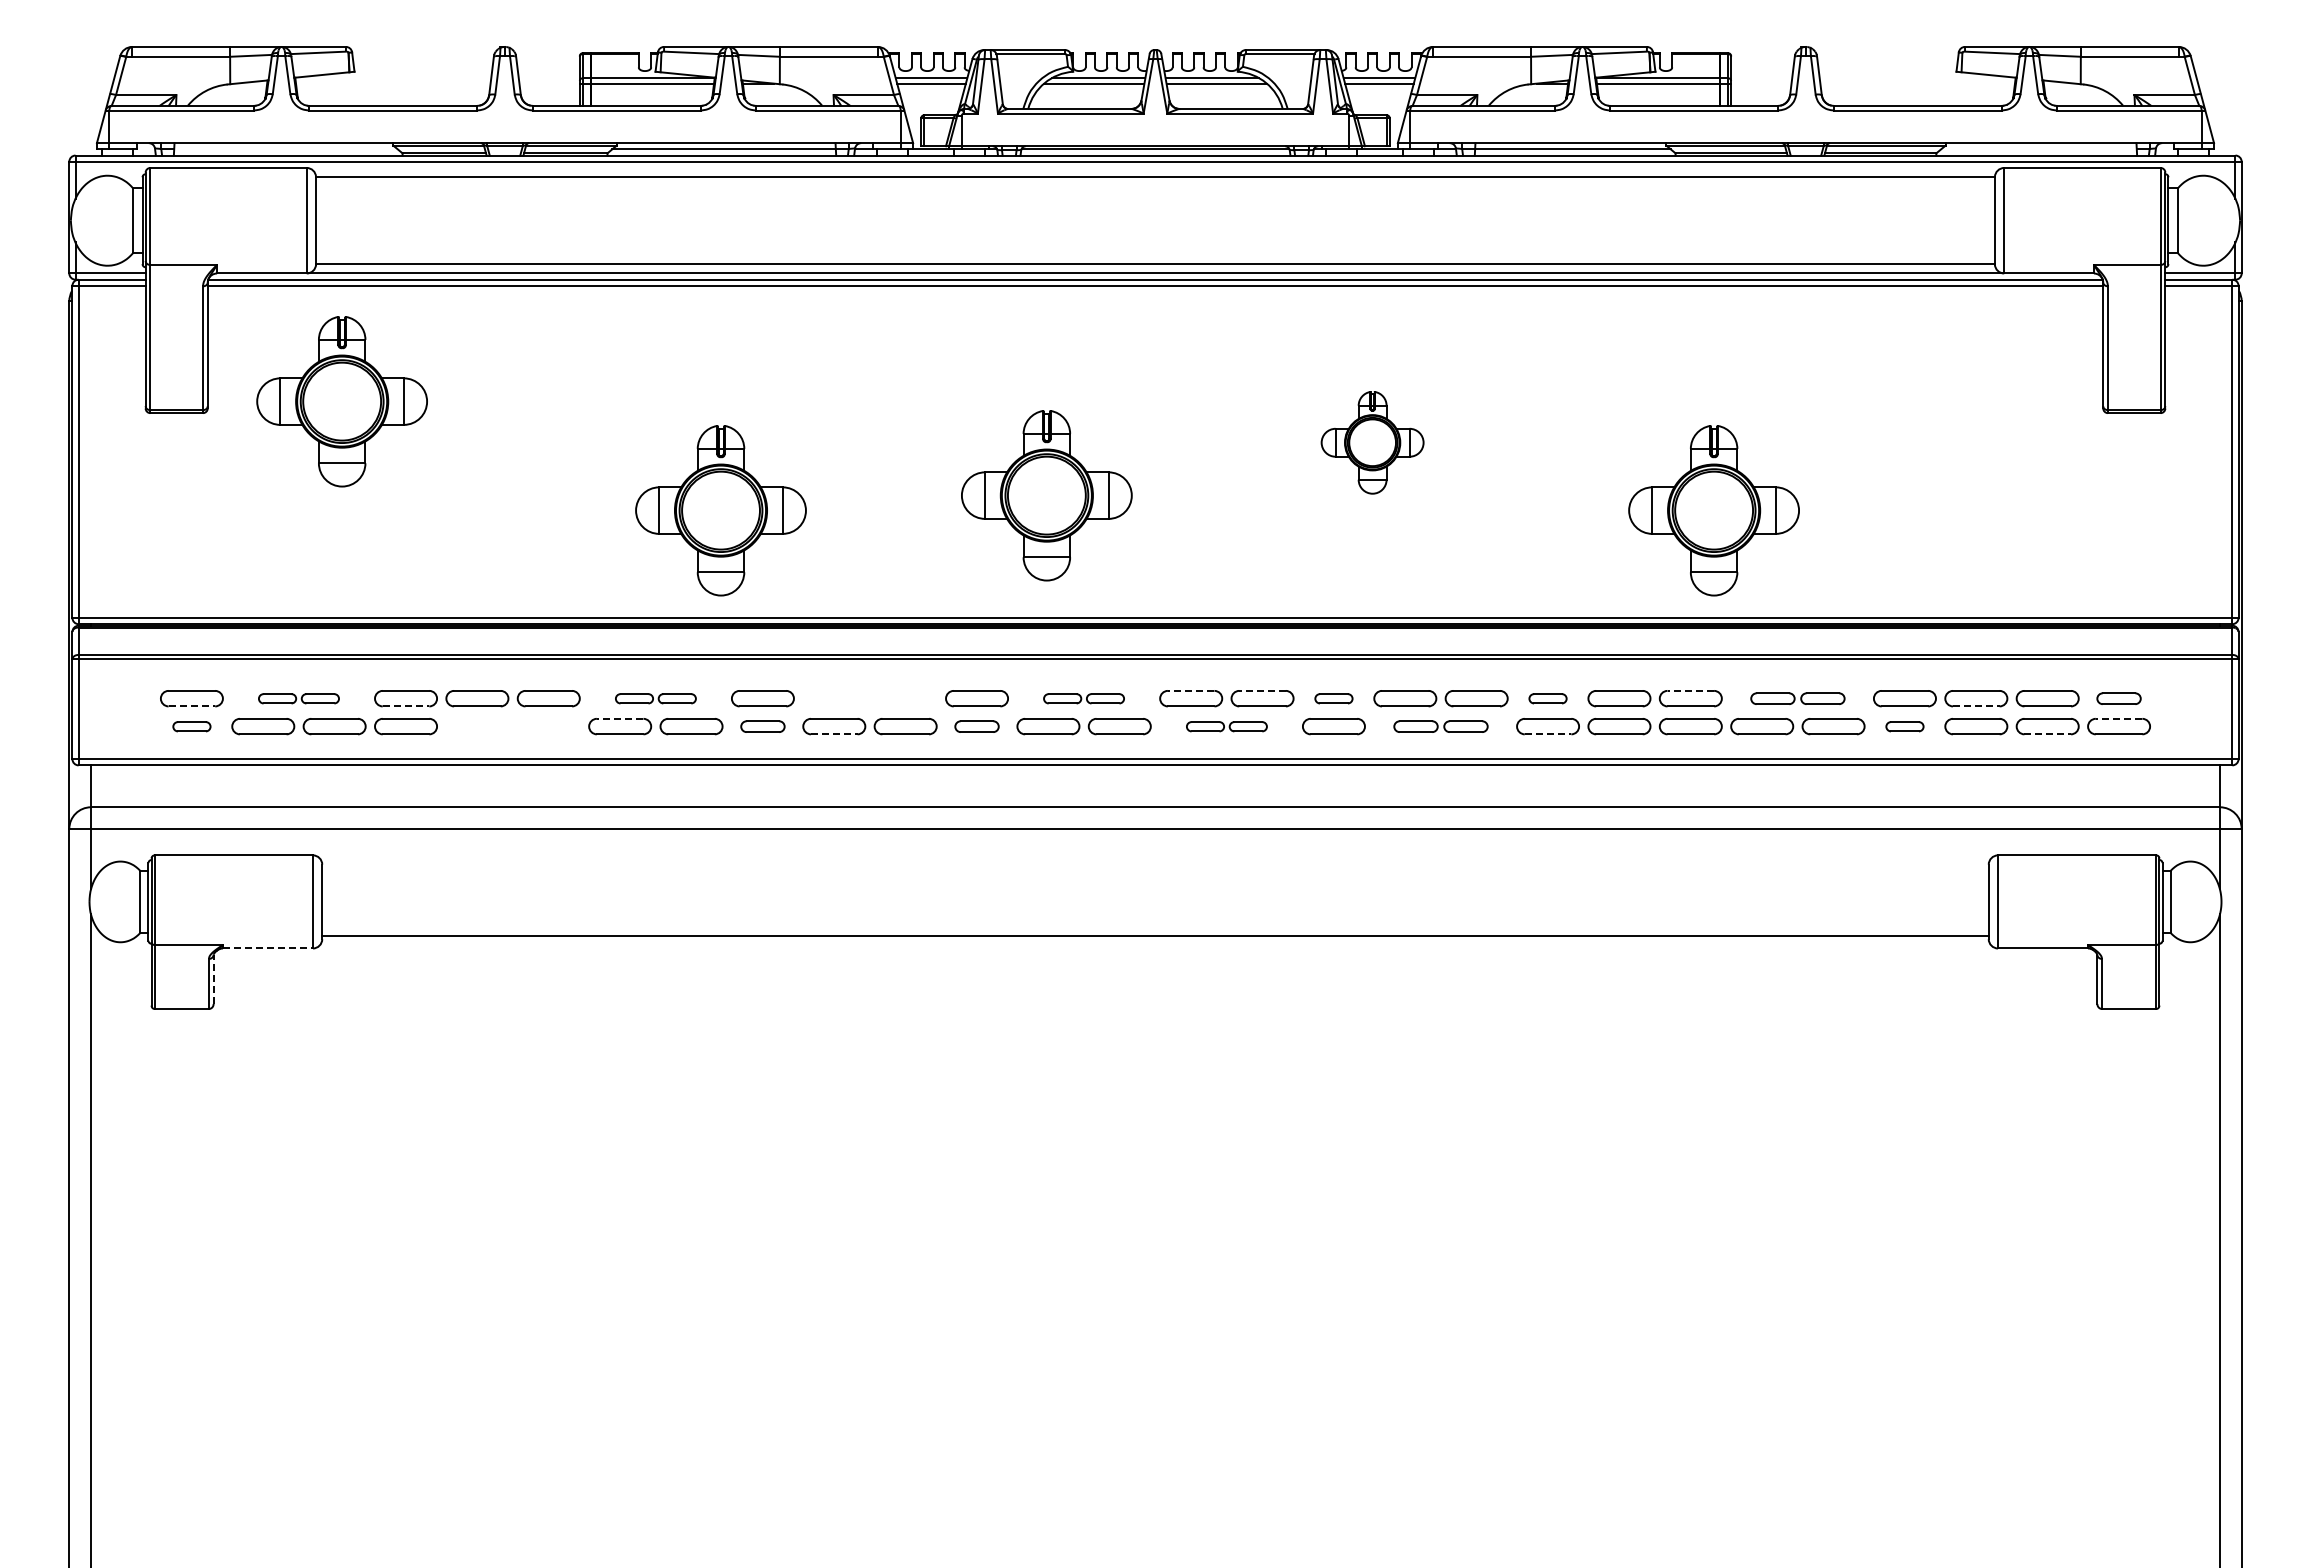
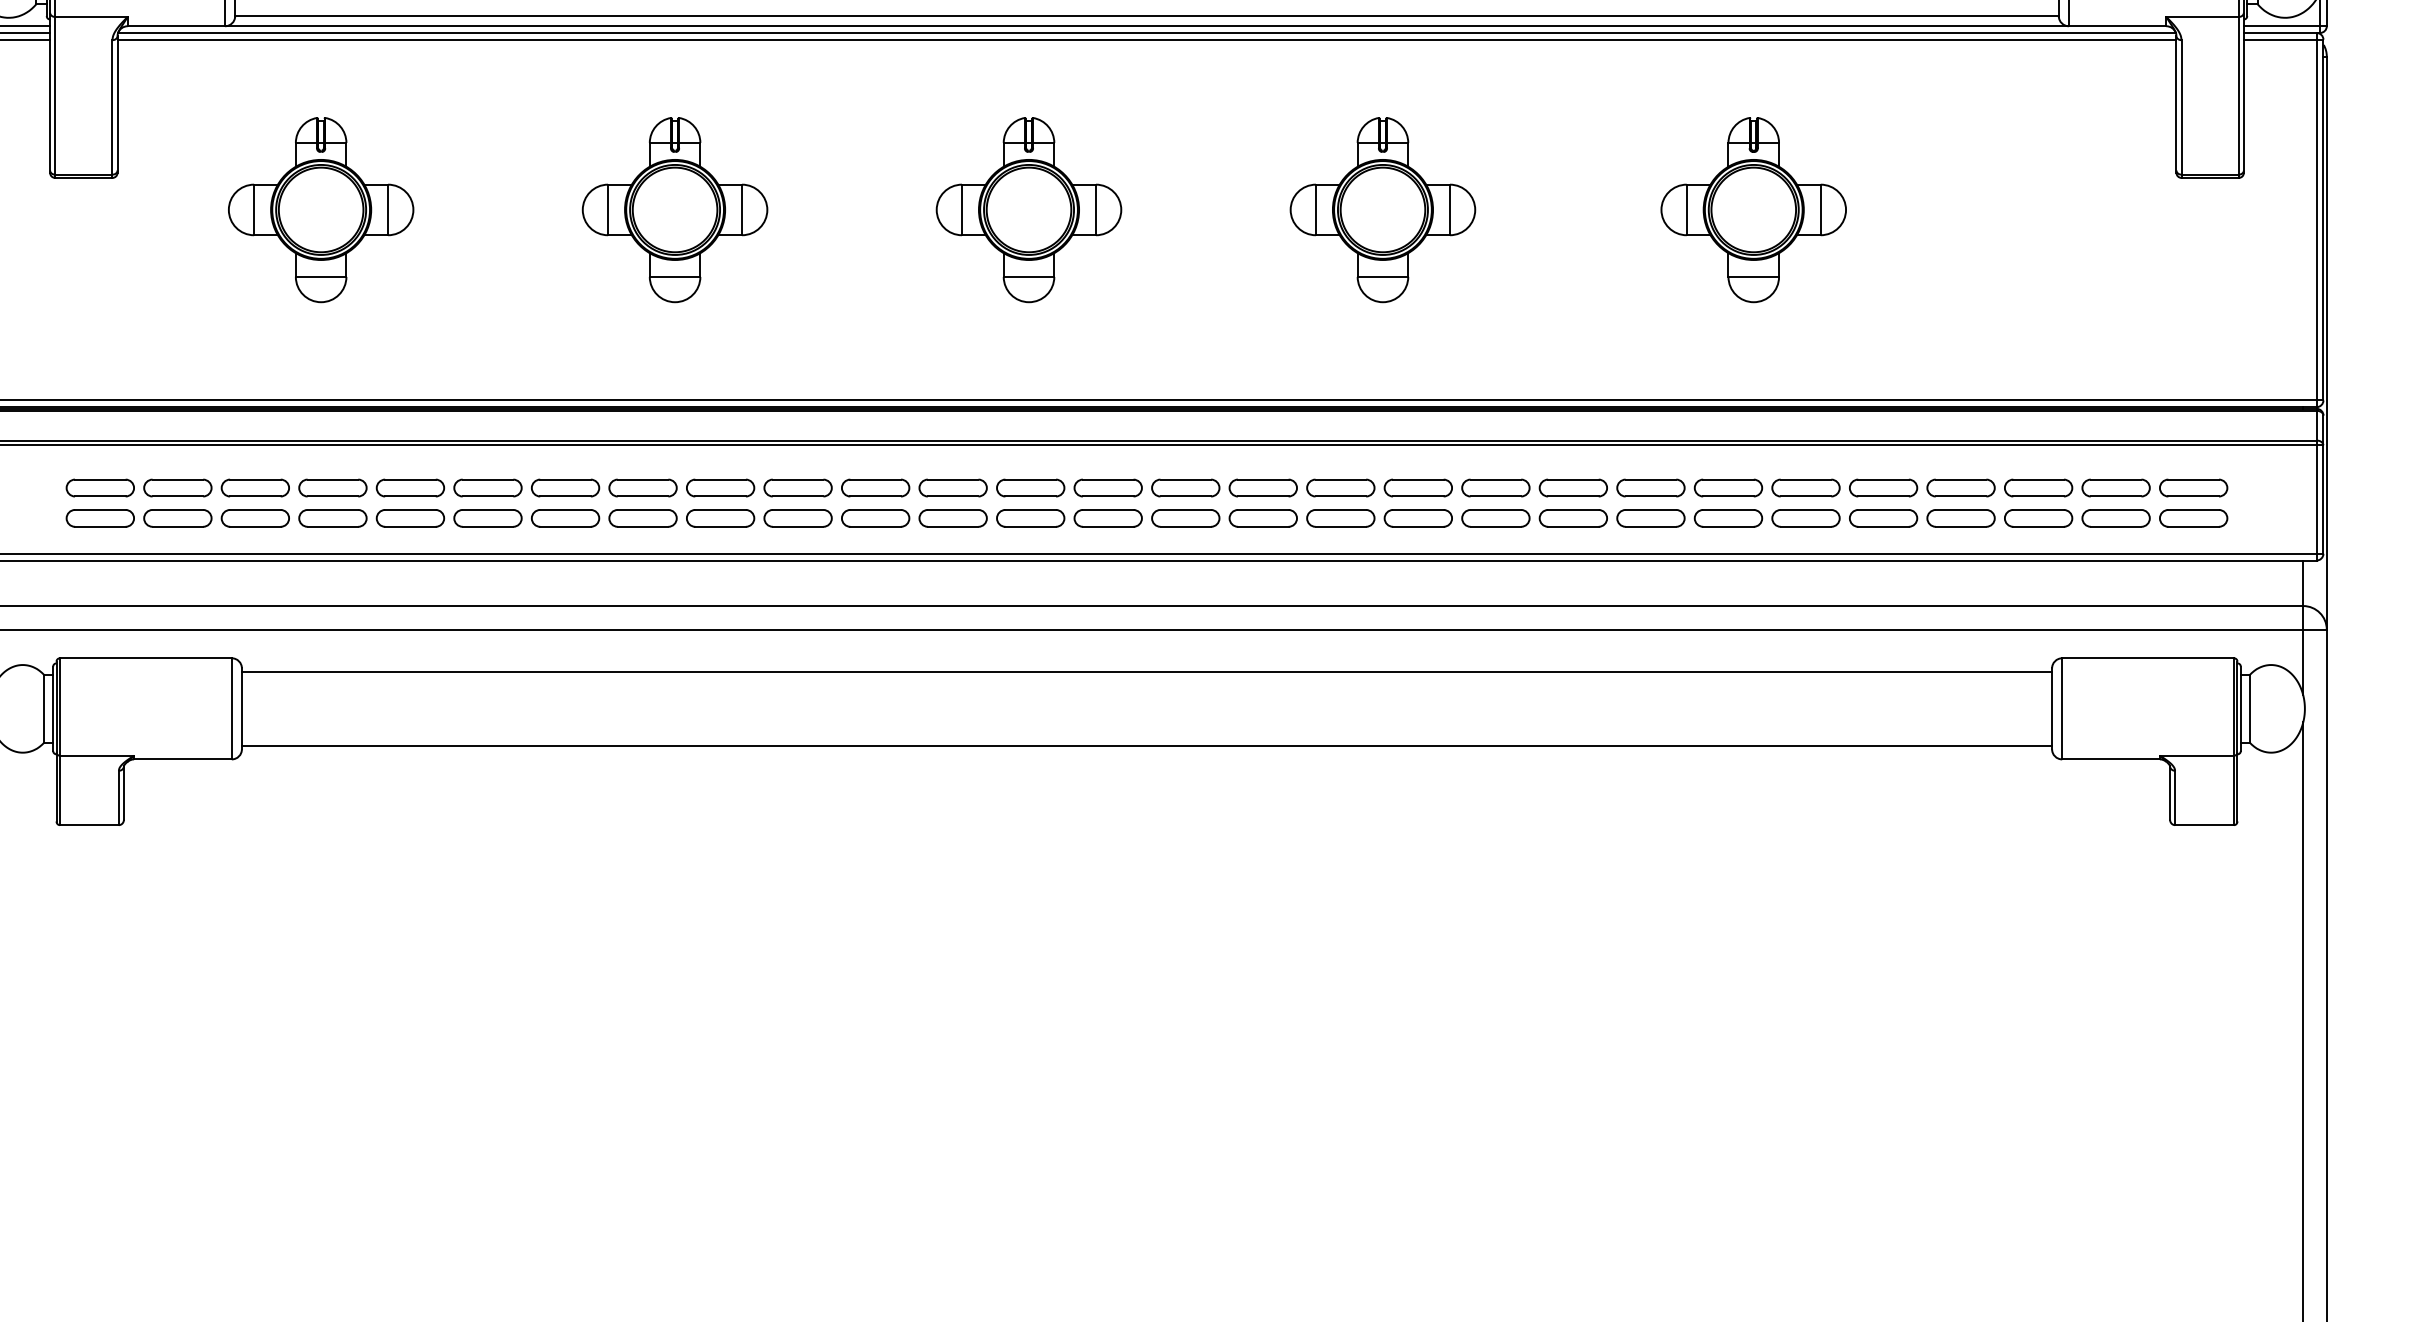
part: (341, 401) -> (320, 209), moved
part: (1372, 442) -> (1382, 209), size x1.67
part: (1046, 495) -> (1028, 209), moved
part: (720, 510) -> (674, 209), moved
part: (1713, 510) -> (1753, 209), moved
line: (1190, 690) -> (1185, 479), dashed -> solid
line: (1262, 690) -> (1263, 479), dashed -> solid
line: (1690, 690) -> (1728, 479), dashed -> solid
part: (298, 698) -> (216, 487), size x1.67
part: (655, 698) -> (603, 487), size x1.67
part: (869, 698) -> (836, 487), added
part: (1083, 698) -> (1068, 487), size x1.67
part: (1333, 698) -> (1340, 487), size x1.67
part: (1547, 698) -> (1572, 487), size x1.67
part: (1797, 698) -> (1844, 487), size x1.43
part: (2118, 698) -> (2193, 487), size x1.43
line: (192, 706) -> (100, 496), dashed -> solid
line: (406, 706) -> (333, 496), dashed -> solid
line: (1976, 706) -> (2038, 496), dashed -> solid
line: (619, 718) -> (564, 509), dashed -> solid
line: (2118, 718) -> (2193, 509), dashed -> solid
part: (191, 726) -> (99, 518), size x1.67
part: (512, 726) -> (448, 518), added
part: (762, 726) -> (720, 518), size x1.43
part: (976, 726) -> (952, 518), size x1.43
part: (1226, 726) -> (1224, 518), size x1.67
part: (1440, 726) -> (1456, 518), size x1.43
part: (1904, 726) -> (1960, 518), size x1.67
line: (834, 734) -> (798, 526), dashed -> solid
line: (1548, 734) -> (1573, 526), dashed -> solid
line: (2048, 734) -> (2116, 526), dashed -> solid
line: (1155, 867) -> (1147, 671), added
line: (267, 948) -> (182, 759), dashed -> solid
line: (213, 979) -> (123, 793), dashed -> solid

